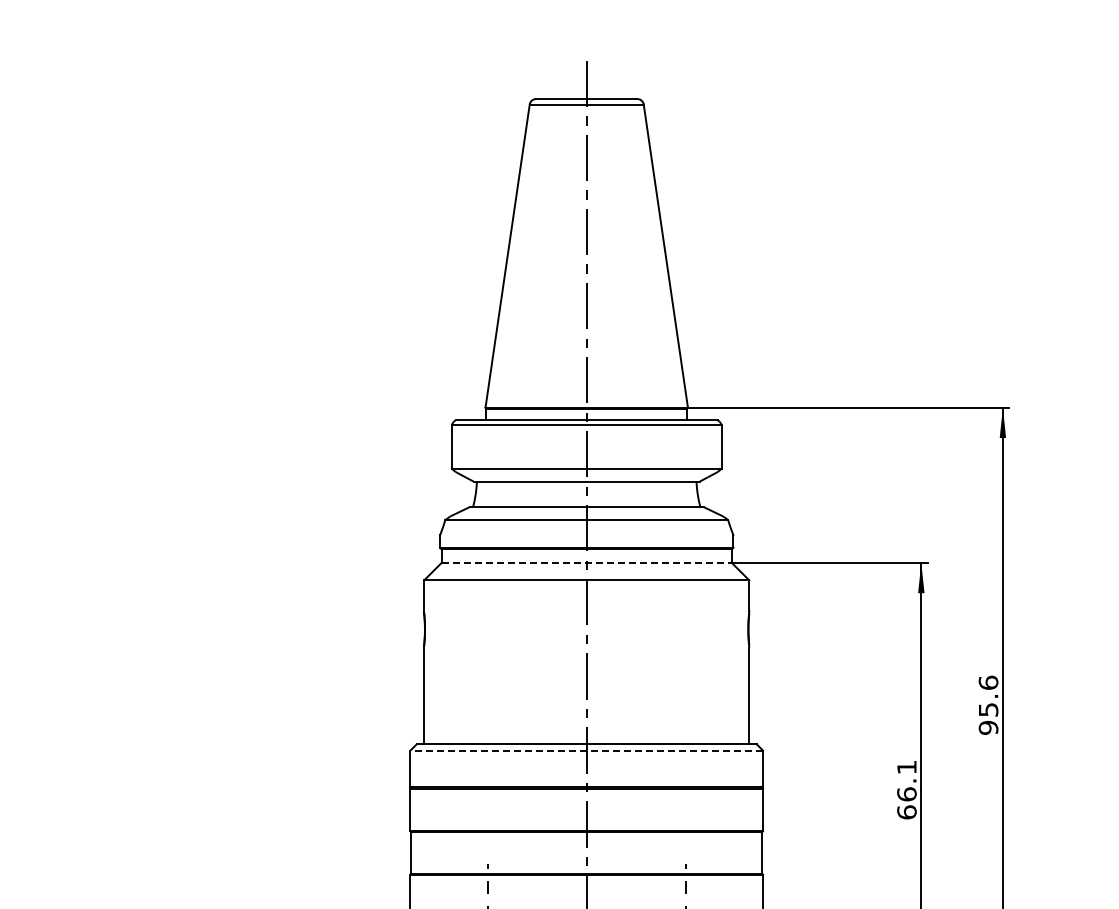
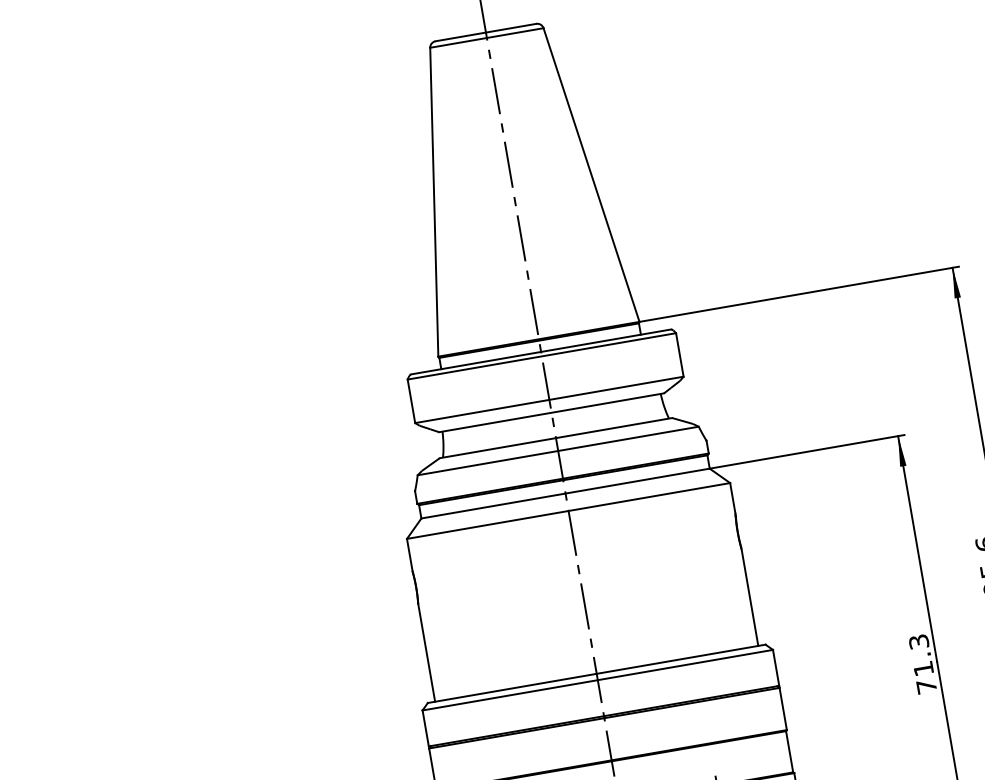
line: (587, 562) -> (566, 493), dashed -> solid
line: (586, 750) -> (597, 680), dashed -> solid
text: (906, 789) -> (922, 663), 66.1 -> 71.3

